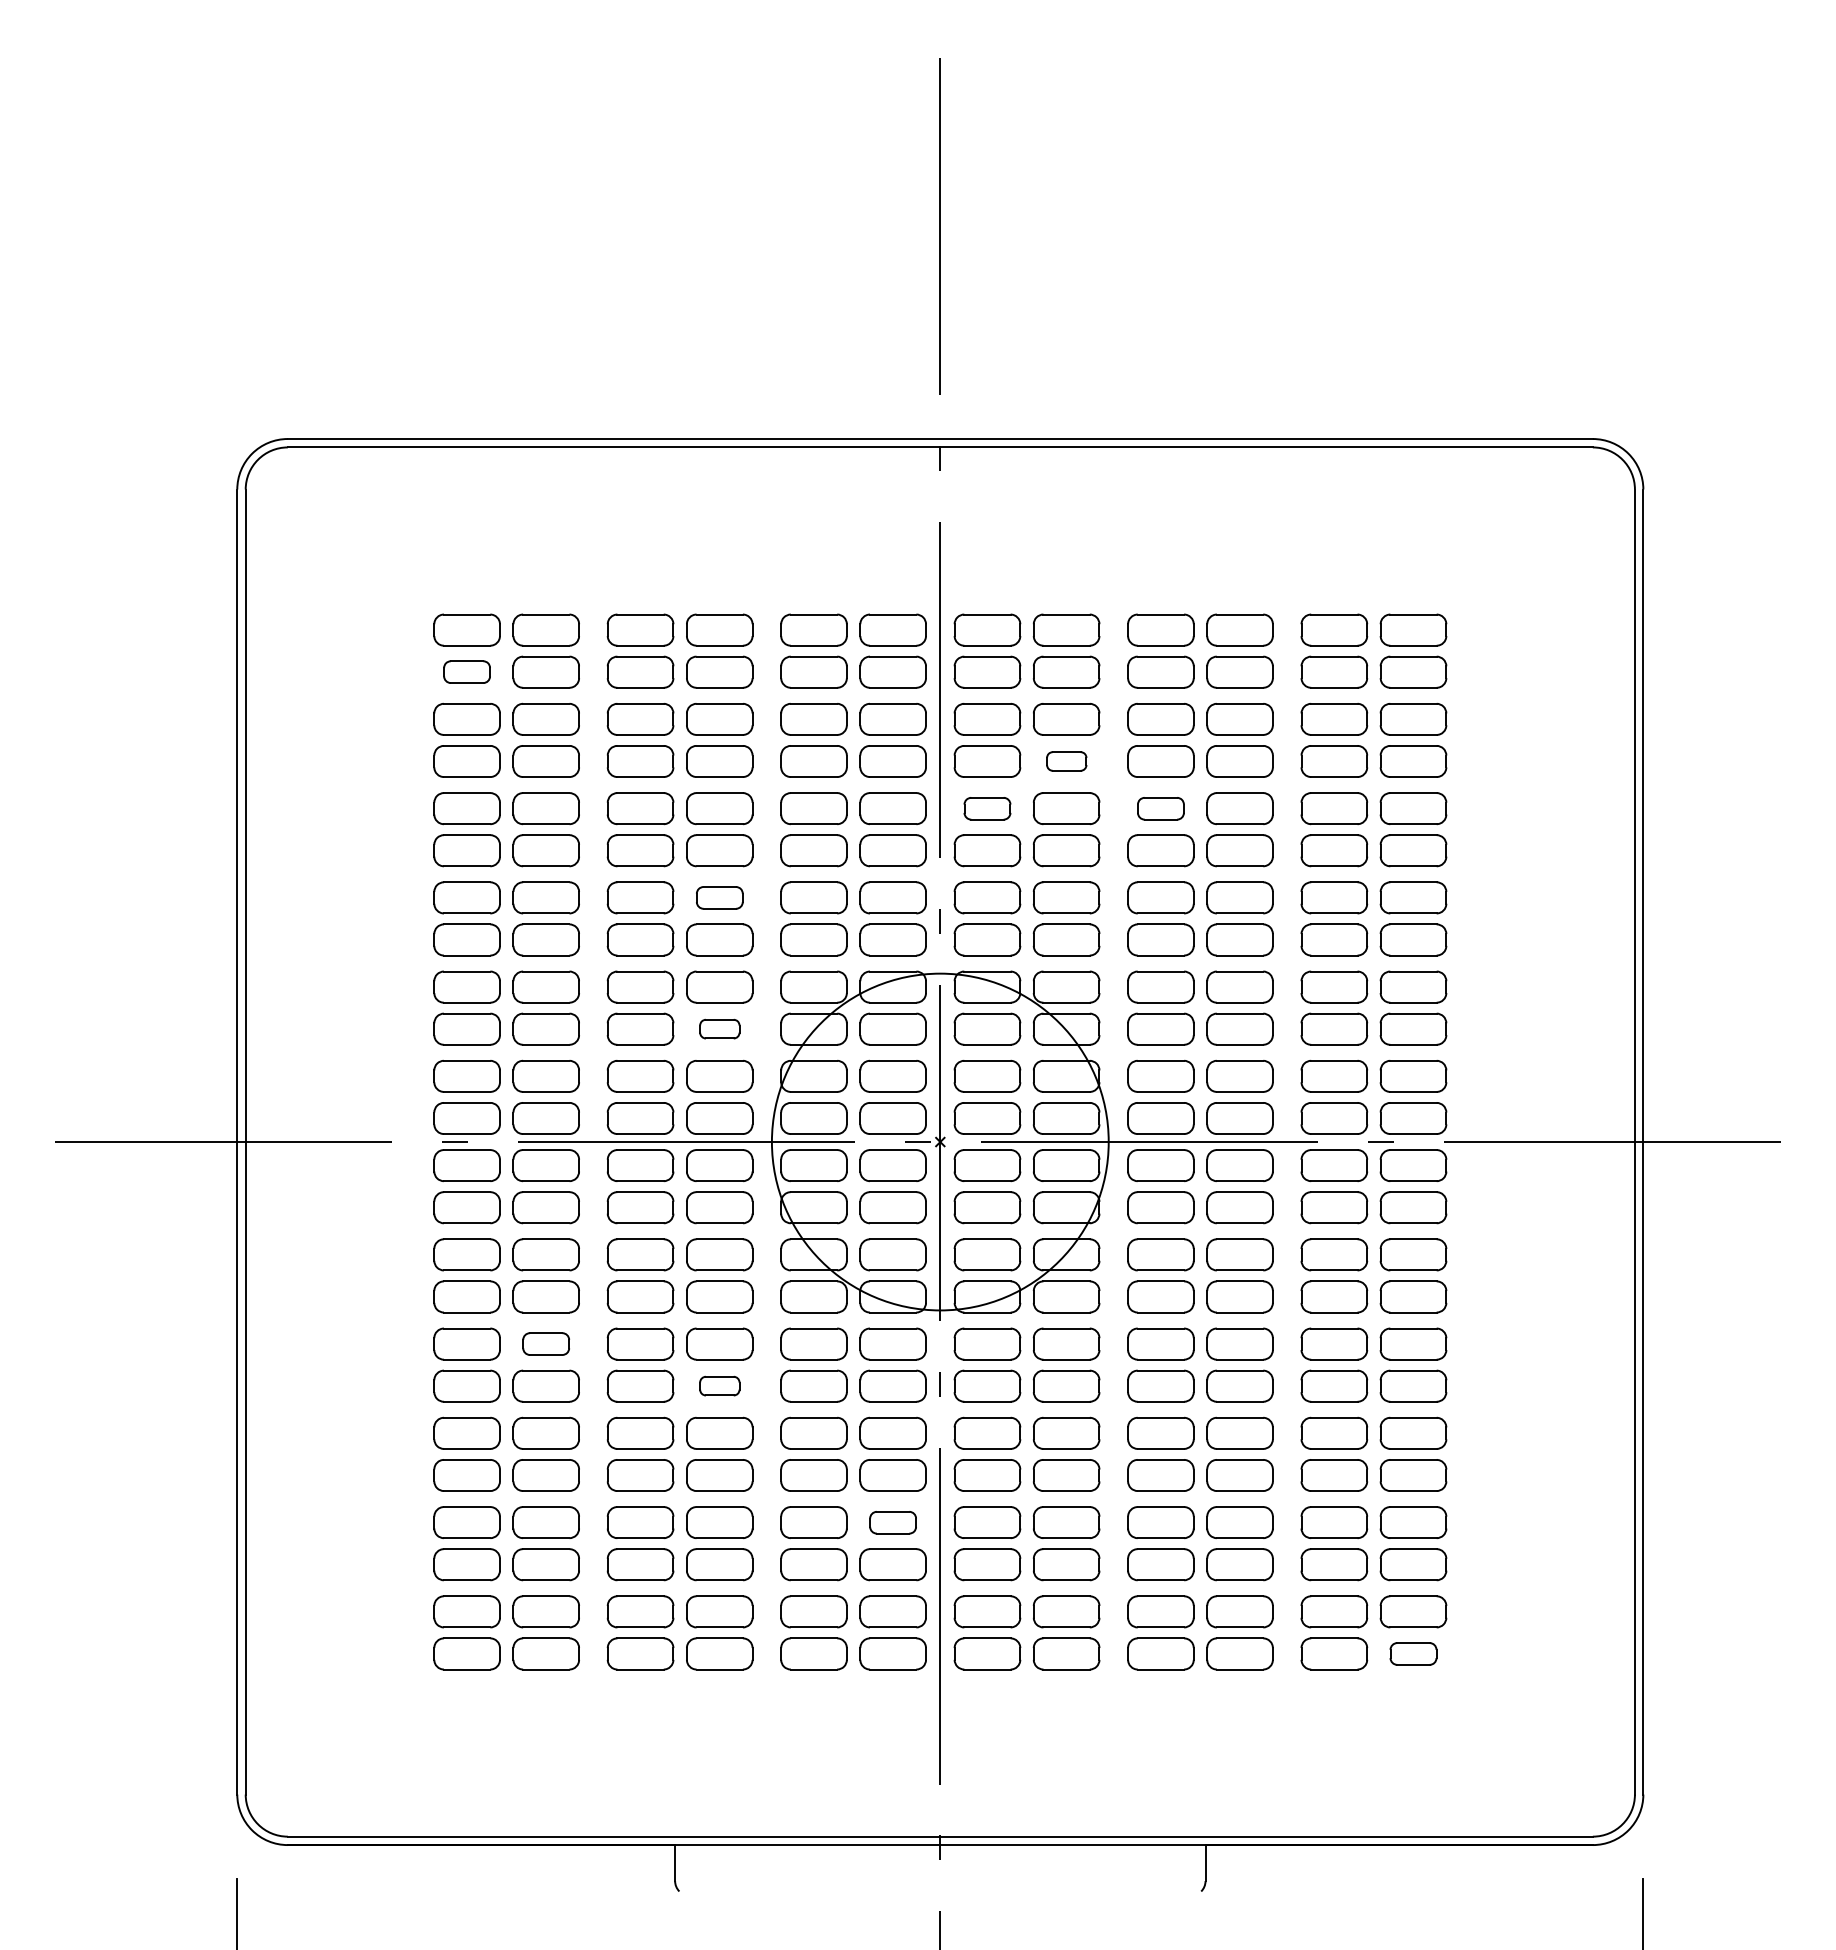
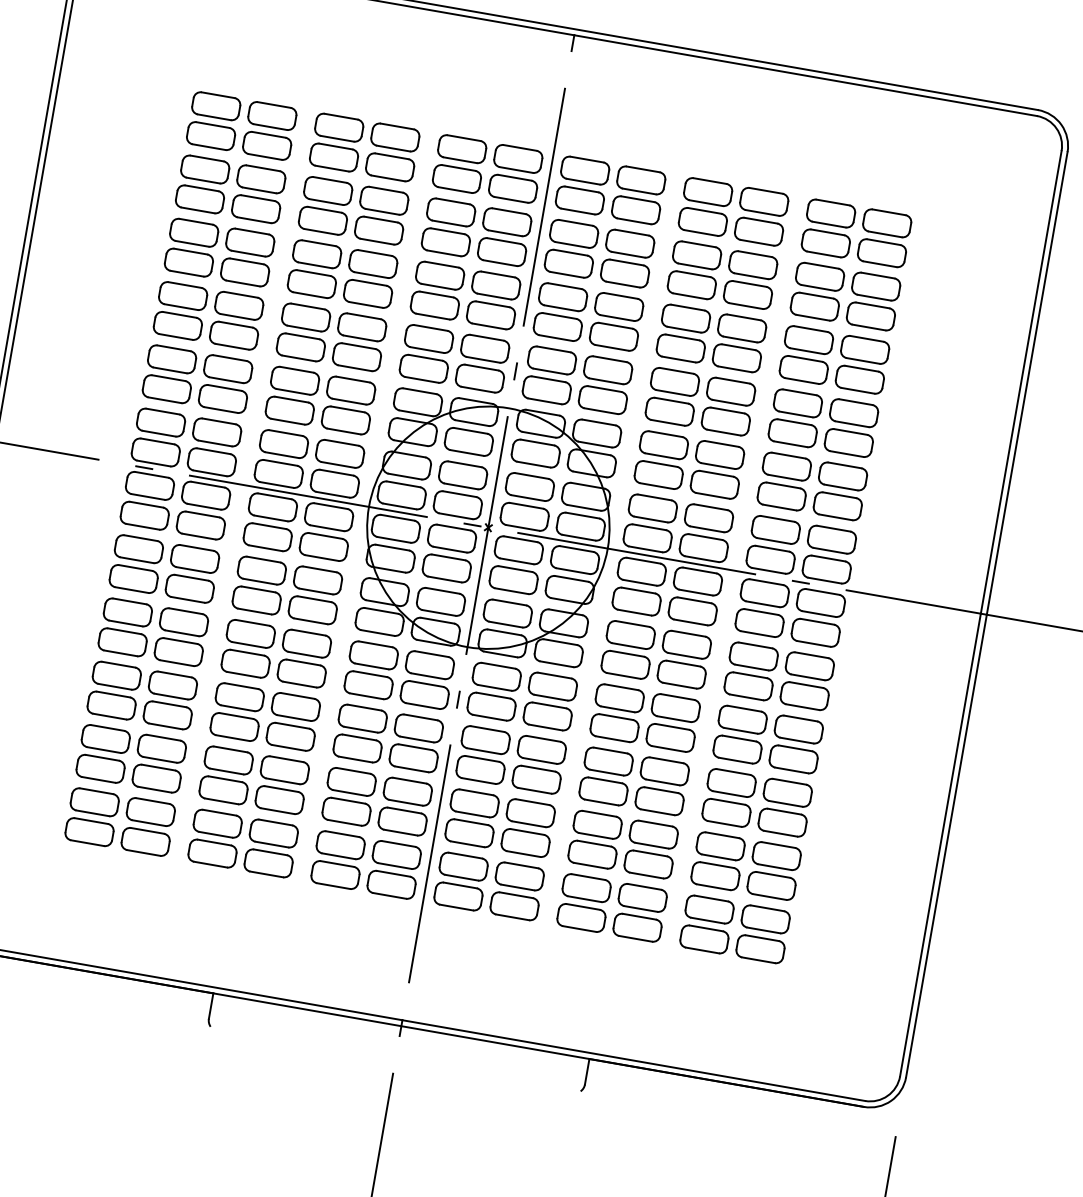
part: (466, 671) -> (210, 135), size x1.43
part: (1066, 761) -> (624, 273), size x1.67
part: (987, 808) -> (563, 297), size x1.43
part: (1160, 808) -> (685, 318), size x1.43
part: (719, 897) -> (362, 327), size x1.43
part: (719, 1028) -> (345, 419), size x1.67
part: (545, 1343) -> (183, 621), size x1.43
part: (719, 1385) -> (301, 673), size x1.67
part: (892, 1522) -> (407, 791), size x1.43
part: (1413, 1653) -> (760, 948), size x1.43

